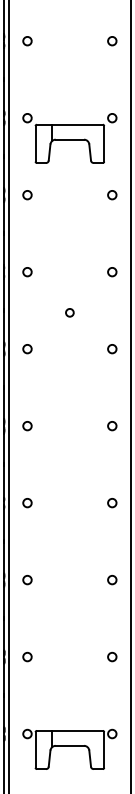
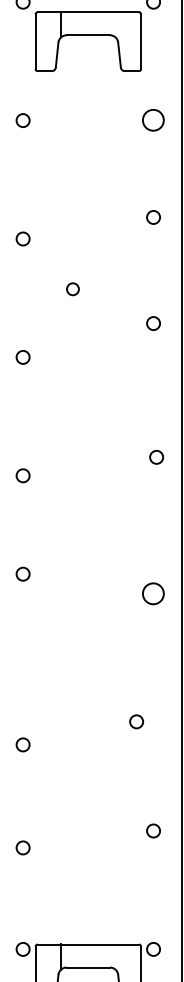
circle: (112, 195) -> (153, 121), size x1.6
circle: (112, 272) -> (153, 218), moved
circle: (69, 312) -> (72, 288), moved
circle: (112, 349) -> (153, 324), moved
circle: (112, 426) -> (156, 457), moved
circle: (27, 503) -> (23, 574), moved
circle: (112, 503) -> (153, 594), size x1.6
circle: (27, 580) -> (23, 745), moved
circle: (112, 580) -> (136, 722), moved
circle: (27, 656) -> (23, 847), moved

